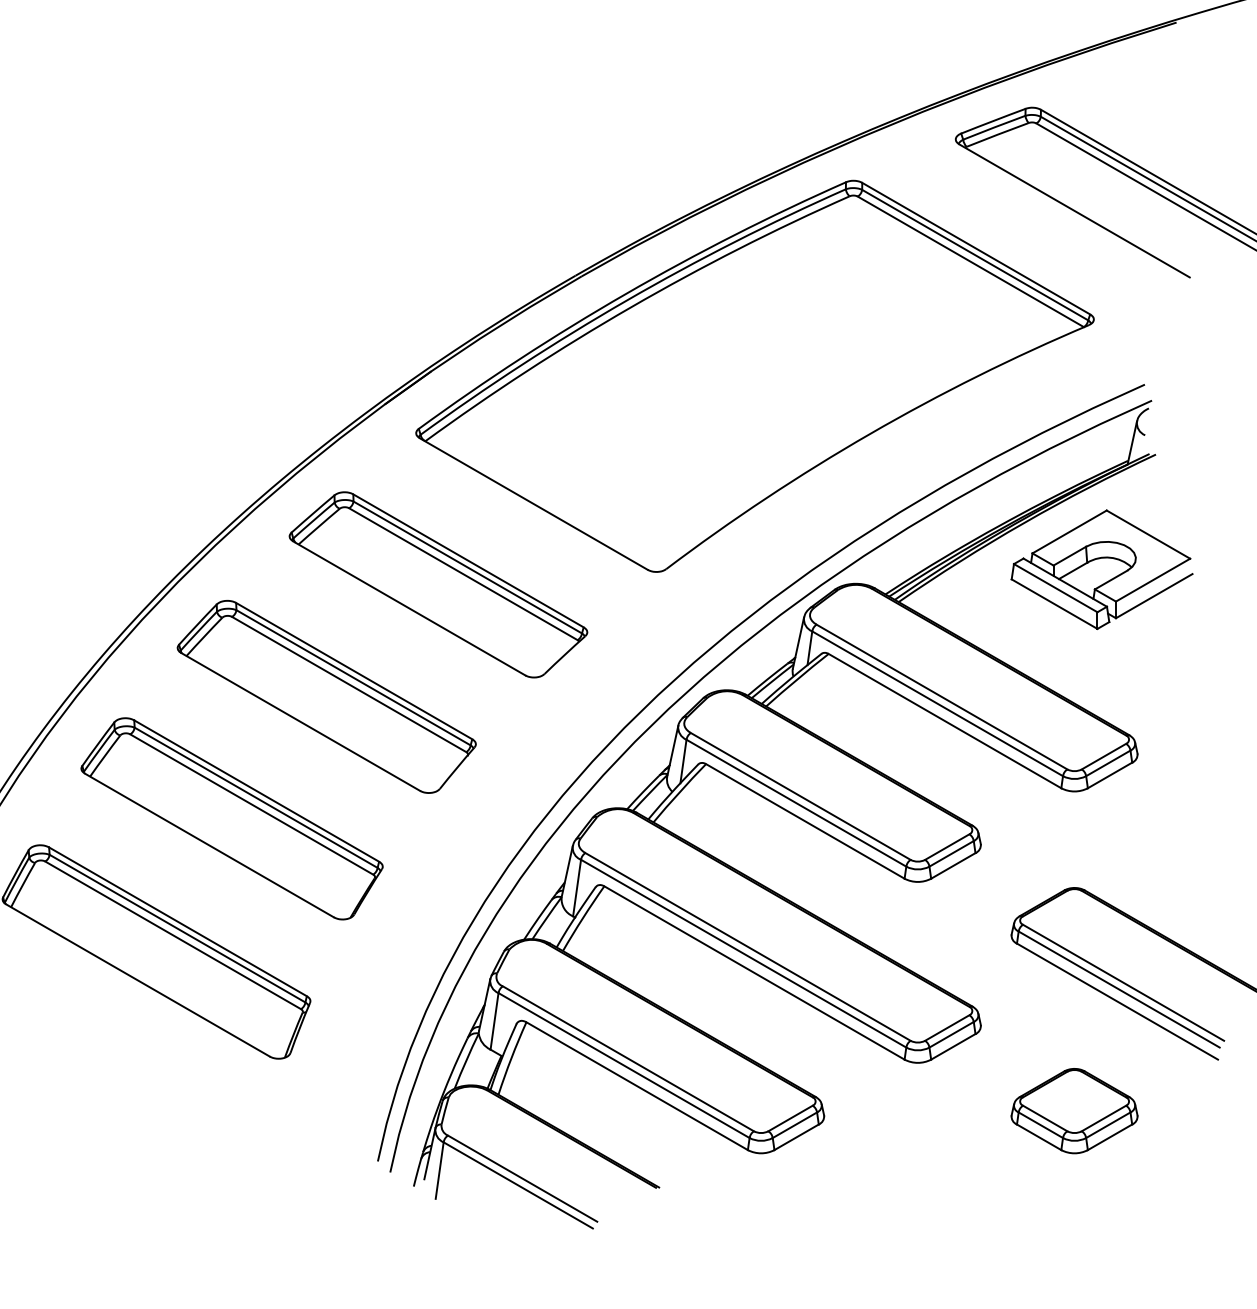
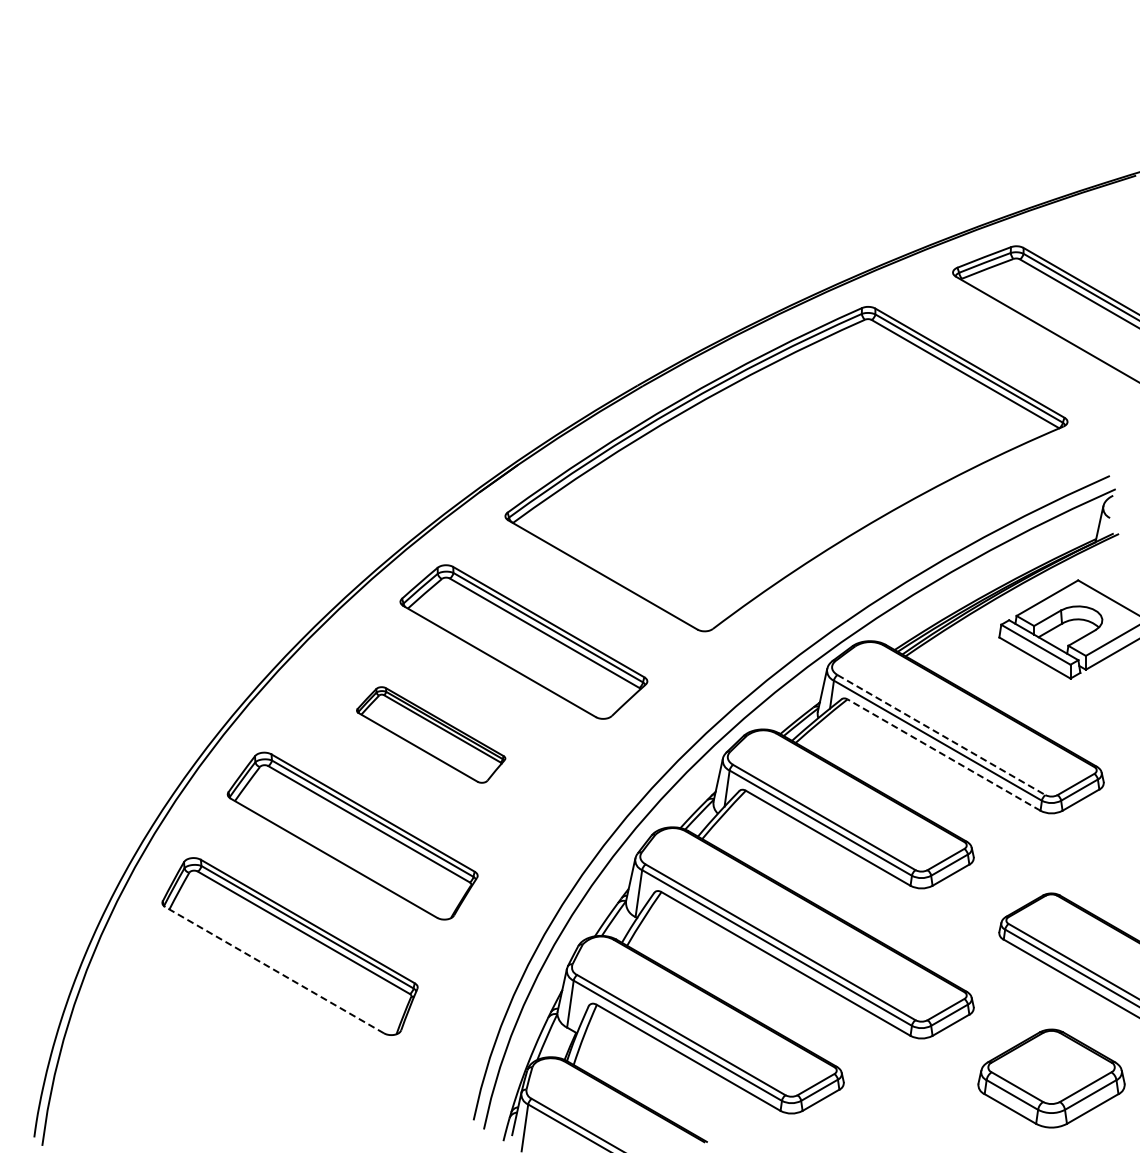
part: (325, 696) -> (430, 734), size x0.6
line: (941, 697) -> (941, 735), solid -> dashed
line: (944, 720) -> (943, 754), solid -> dashed
line: (137, 979) -> (274, 969), solid -> dashed
part: (1074, 1111) -> (1051, 1078), size x1.4

